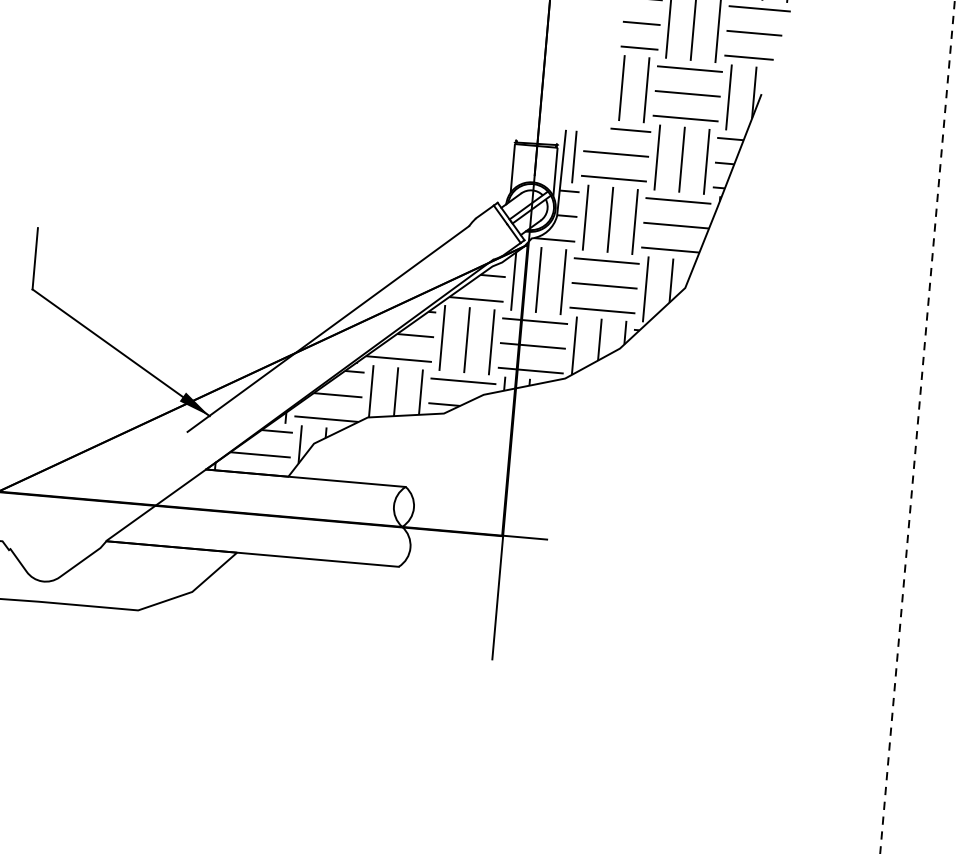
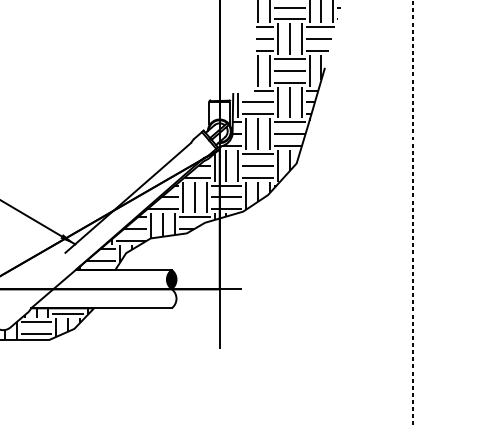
fill: (403, 506) -> (171, 279), added
hatch: (133, 575) -> (45, 323), added

